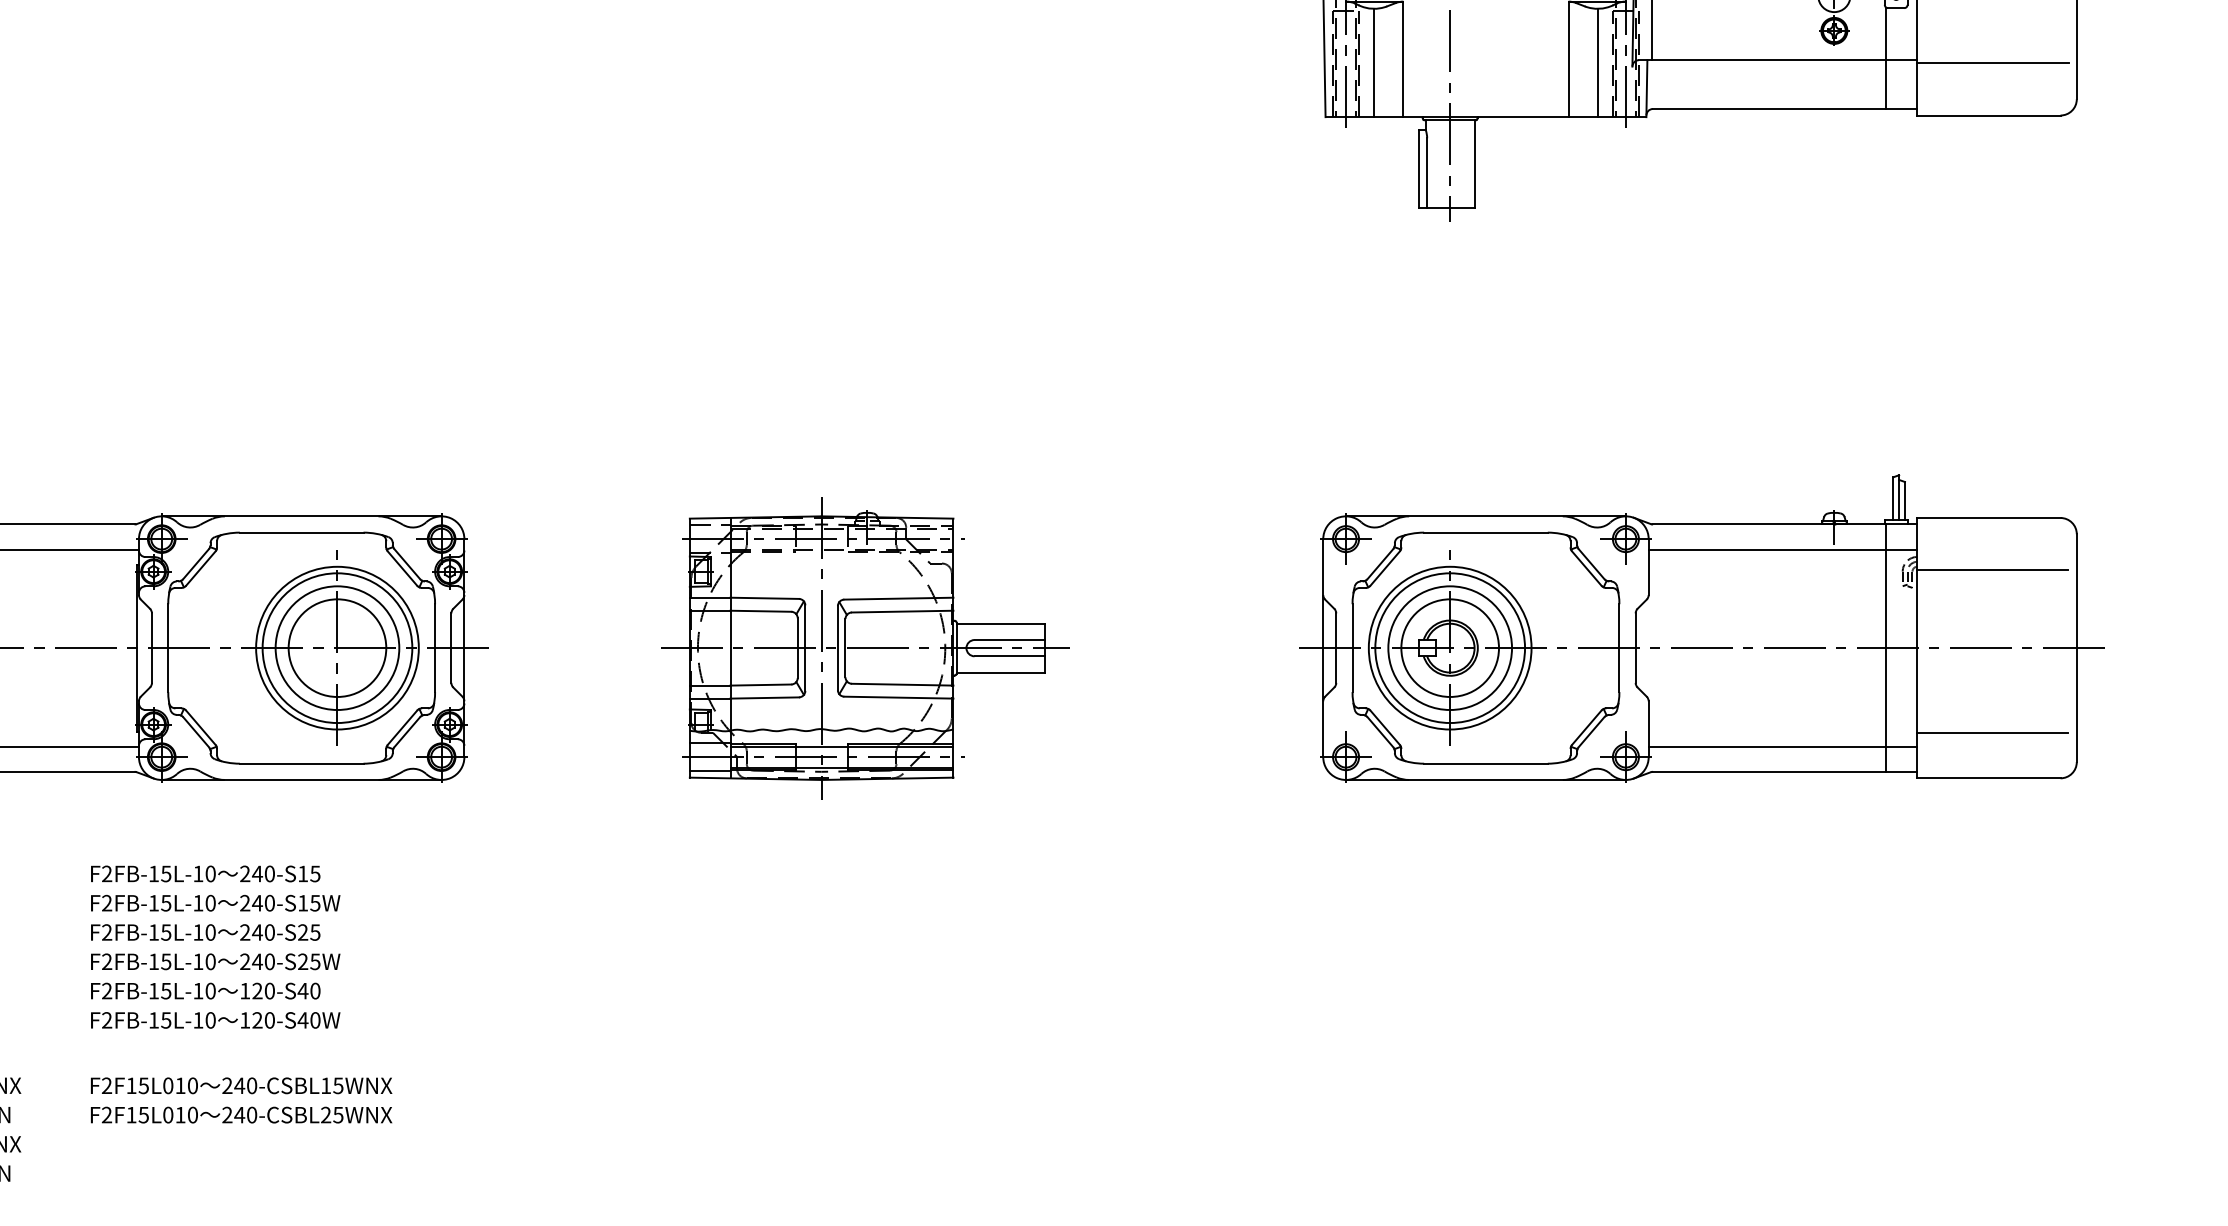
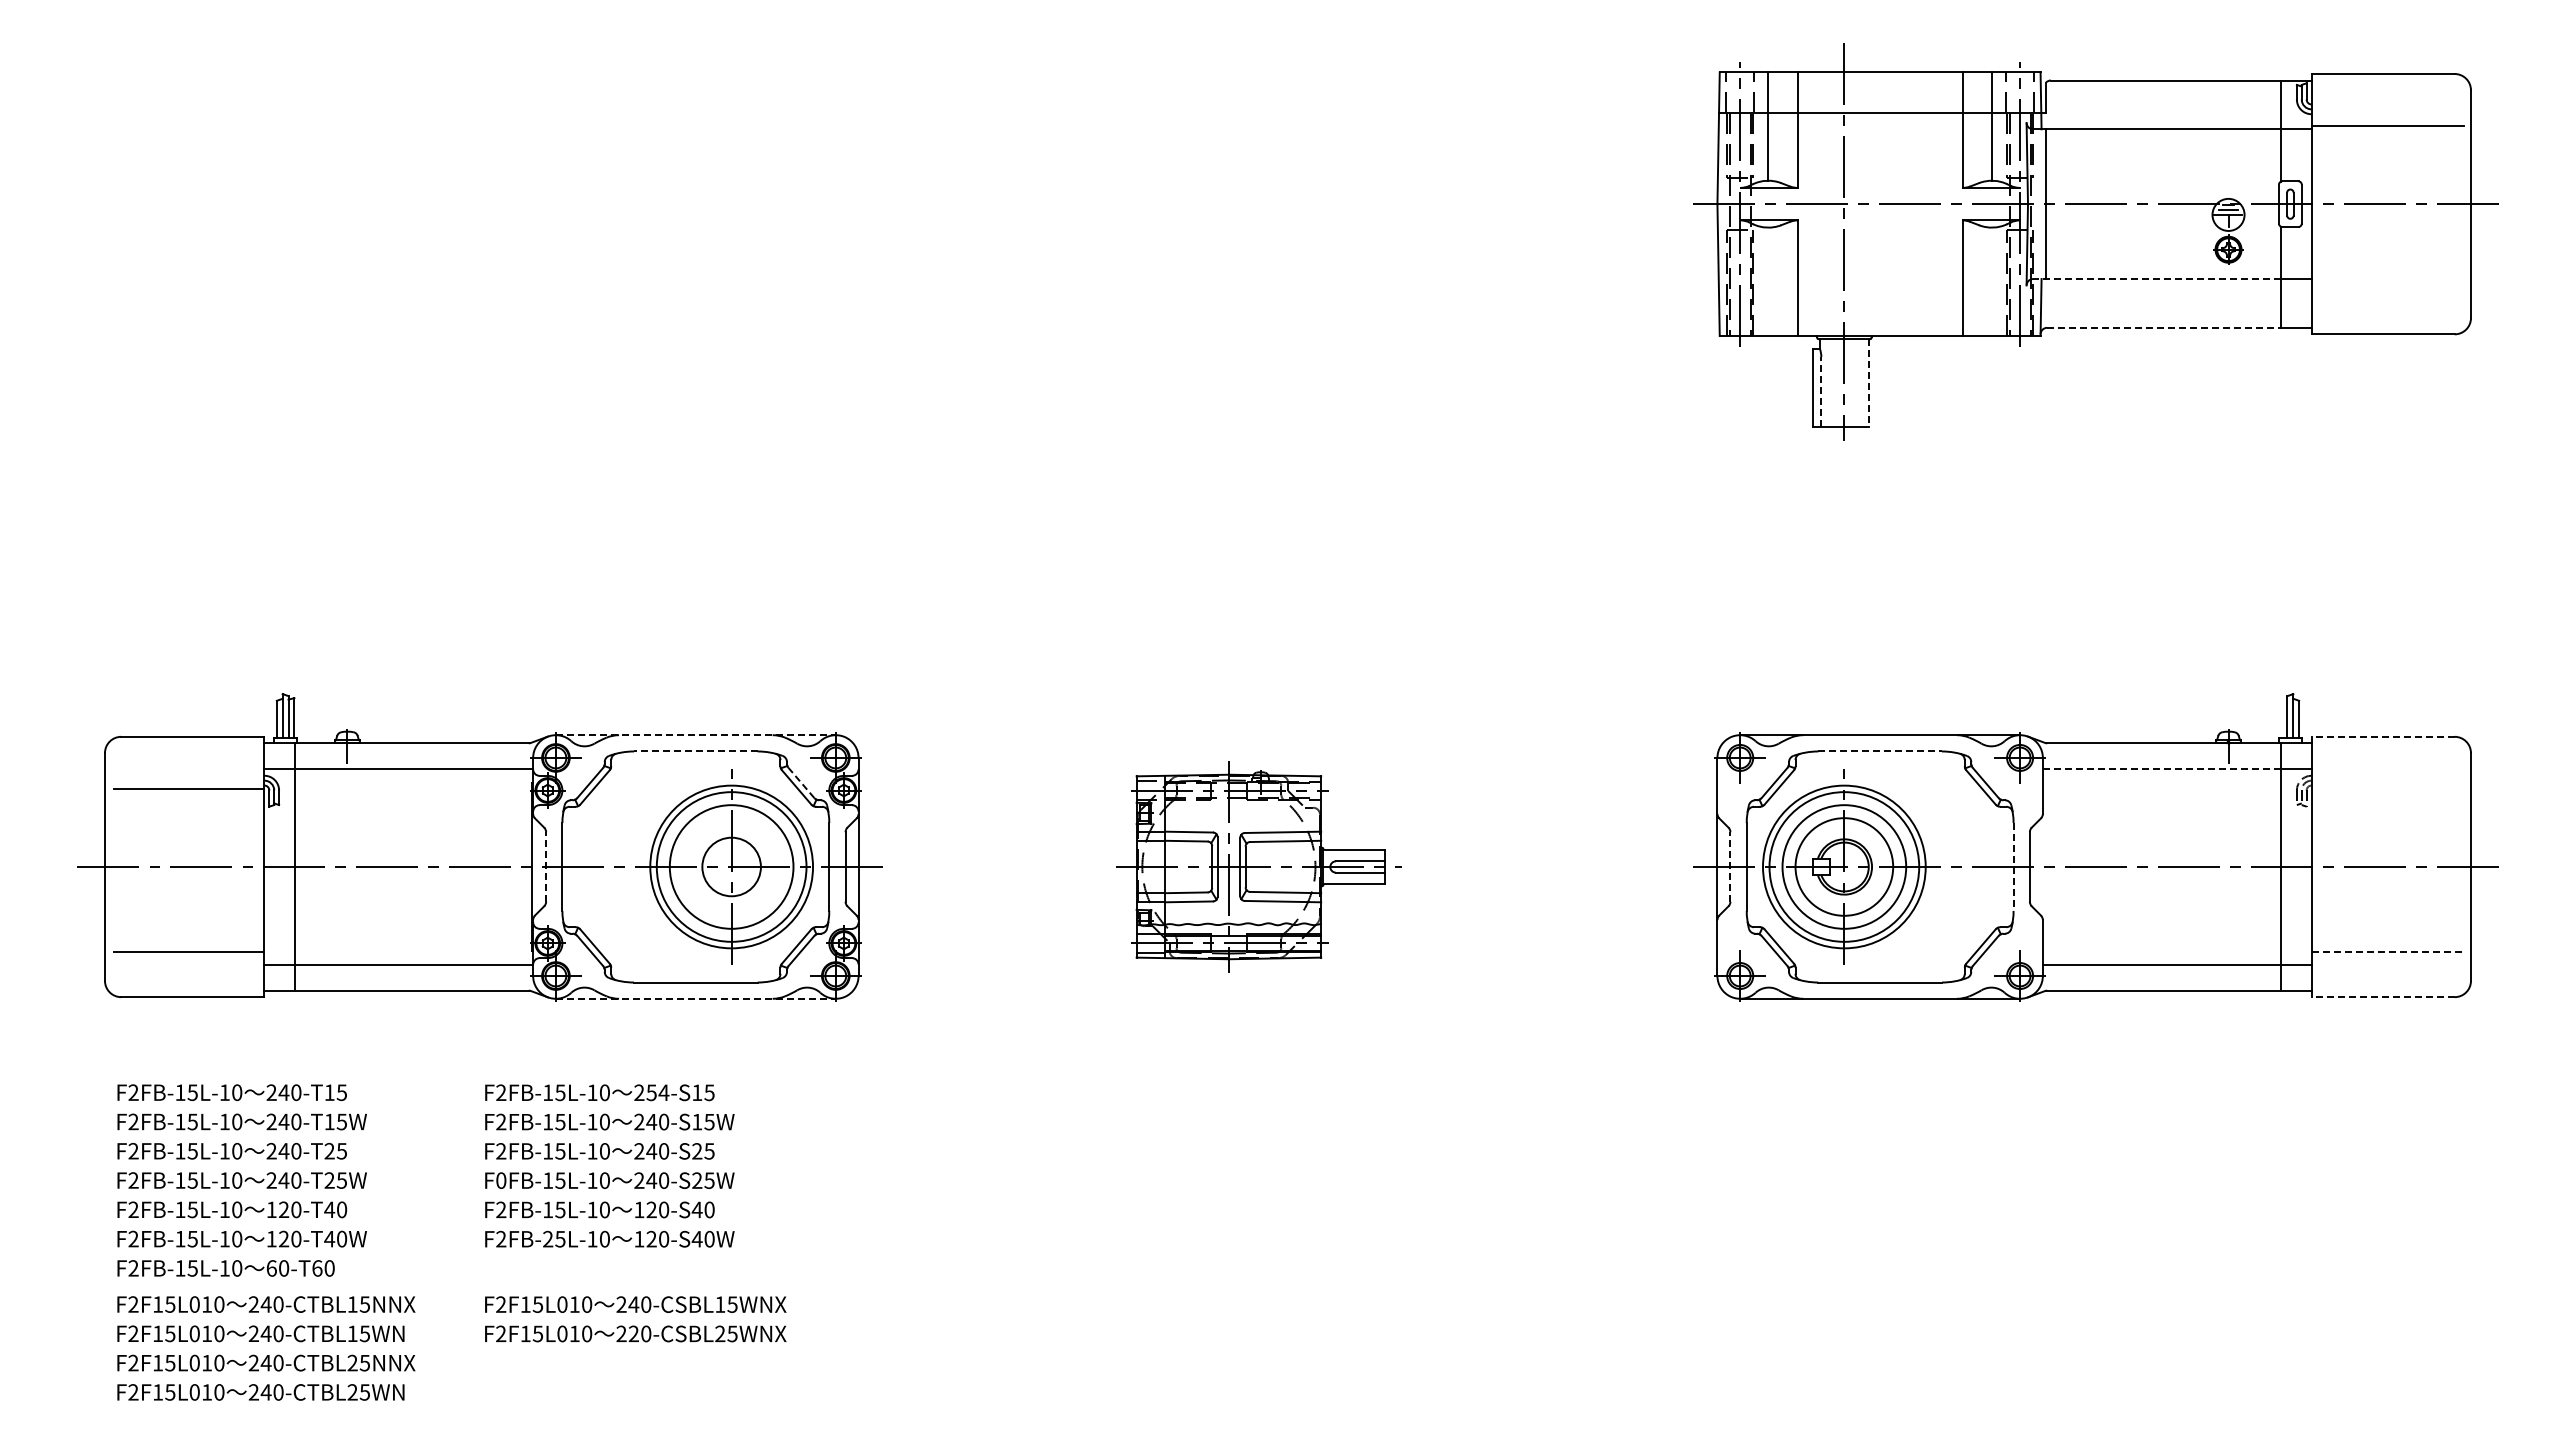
line: (1762, 60) -> (2156, 279), solid -> dashed
line: (1374, 62) -> (1768, 281), removed
line: (1597, 62) -> (1991, 281), removed
line: (1993, 63) -> (2387, 282), removed
line: (1769, 108) -> (2163, 327), solid -> dashed
line: (1474, 164) -> (1868, 383), solid -> dashed
line: (1427, 173) -> (1821, 392), solid -> dashed
line: (301, 516) -> (695, 735), solid -> dashed
line: (1989, 517) -> (2383, 736), solid -> dashed
line: (301, 532) -> (695, 751), solid -> dashed
line: (1486, 532) -> (1880, 751), solid -> dashed
line: (1767, 549) -> (2161, 768), solid -> dashed
line: (407, 563) -> (801, 782), solid -> dashed
line: (1992, 569) -> (2386, 788), removed
circle: (337, 647) -> (731, 866), size x0.6
part: (865, 647) -> (1259, 866), size x0.7
line: (152, 648) -> (546, 867), solid -> dashed
line: (1336, 648) -> (1730, 867), solid -> dashed
line: (1619, 648) -> (2013, 867), solid -> dashed
line: (1992, 732) -> (2386, 951), solid -> dashed
line: (1989, 778) -> (2383, 997), solid -> dashed
line: (301, 779) -> (695, 998), solid -> dashed
text: (263, 873) -> (657, 1092), 240-S15 -> 254-S15
text: (107, 961) -> (501, 1180), F2FB-15L-10 -> F0FB-15L-10
text: (154, 1019) -> (548, 1238), F2FB-15L-10 -> F2FB-25L-10
text: (239, 1114) -> (633, 1333), 240-CSBL25WNX -> 220-CSBL25WNX

